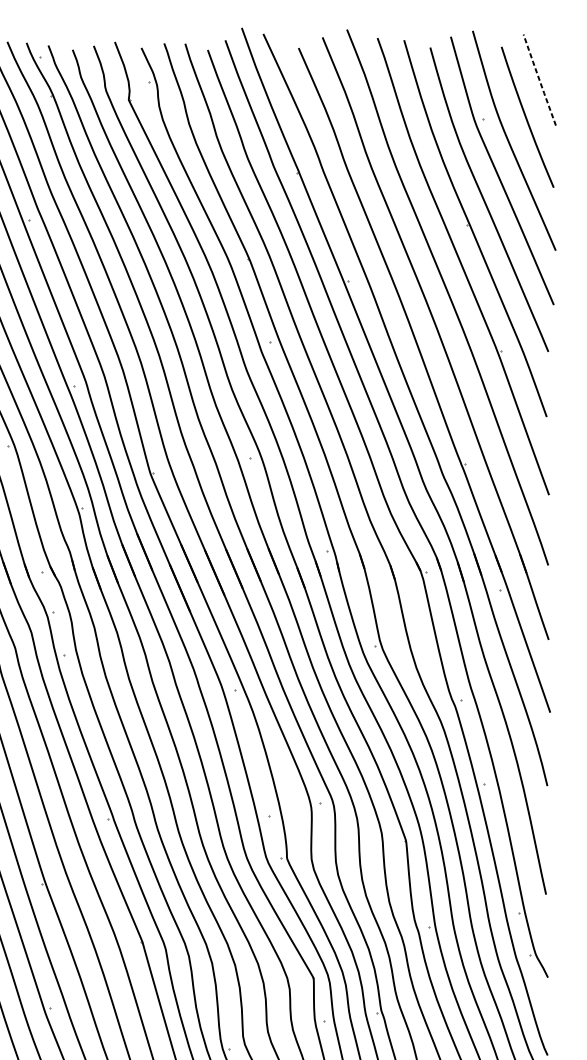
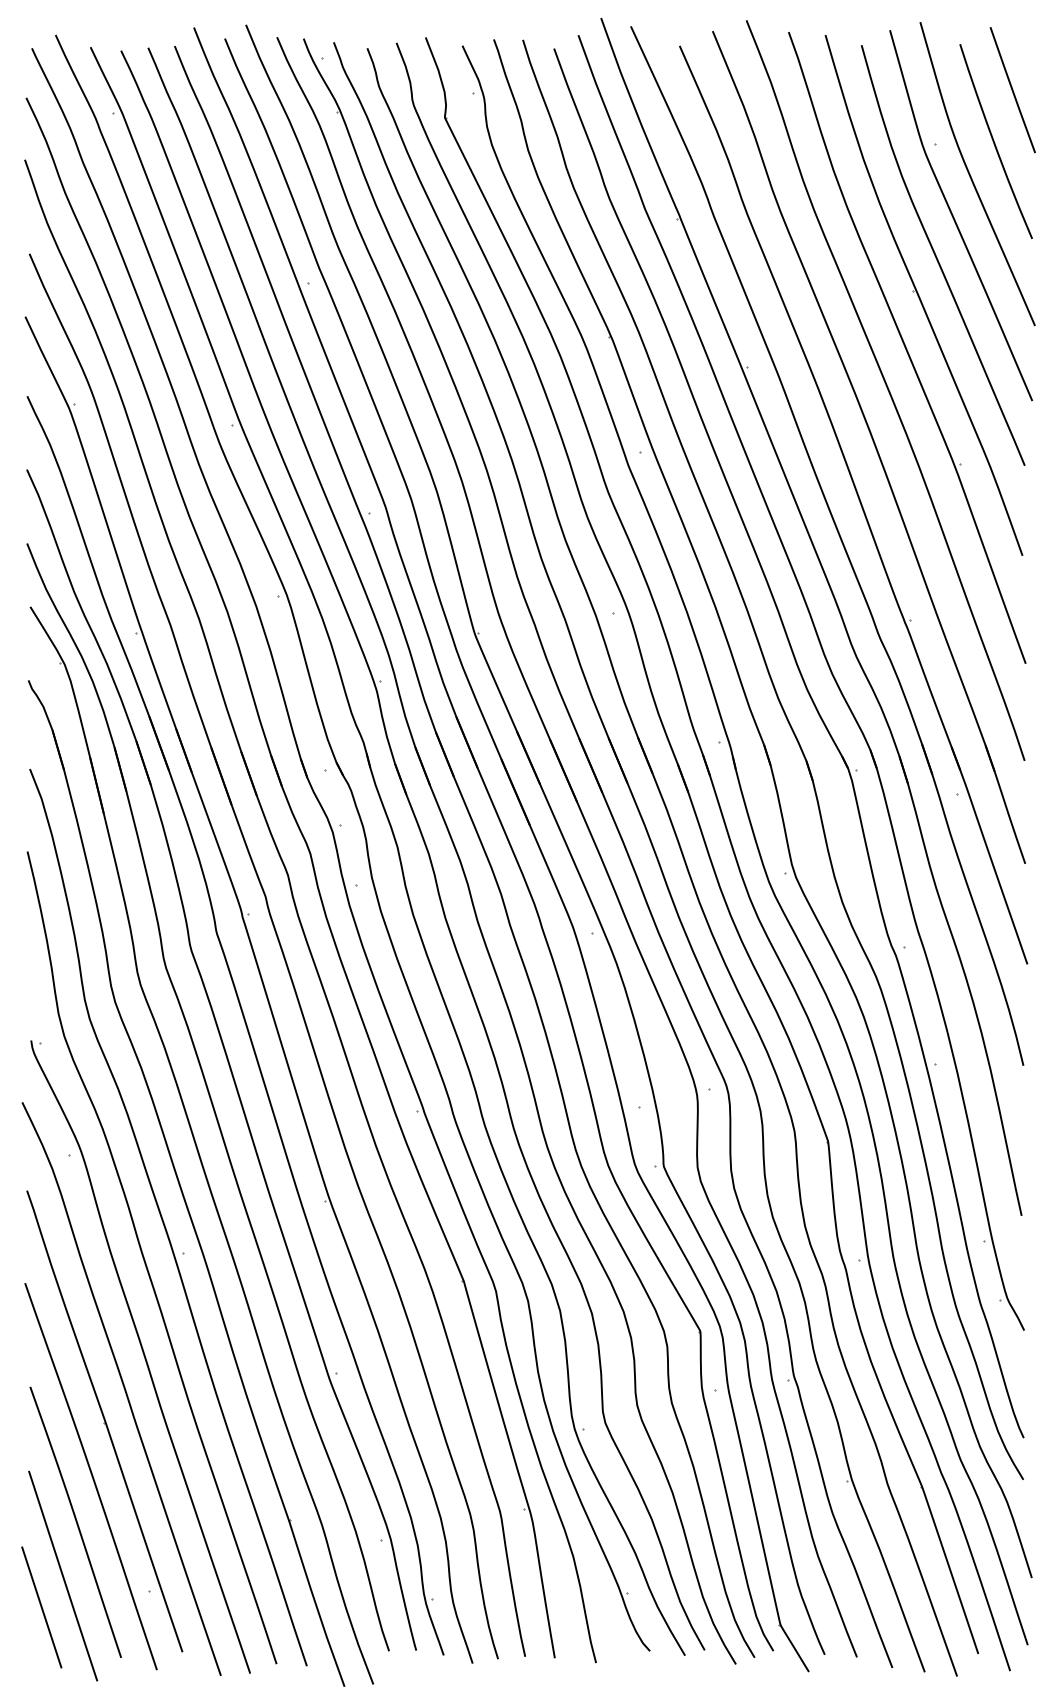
line: (539, 79) -> (1012, 89), dashed -> solid

